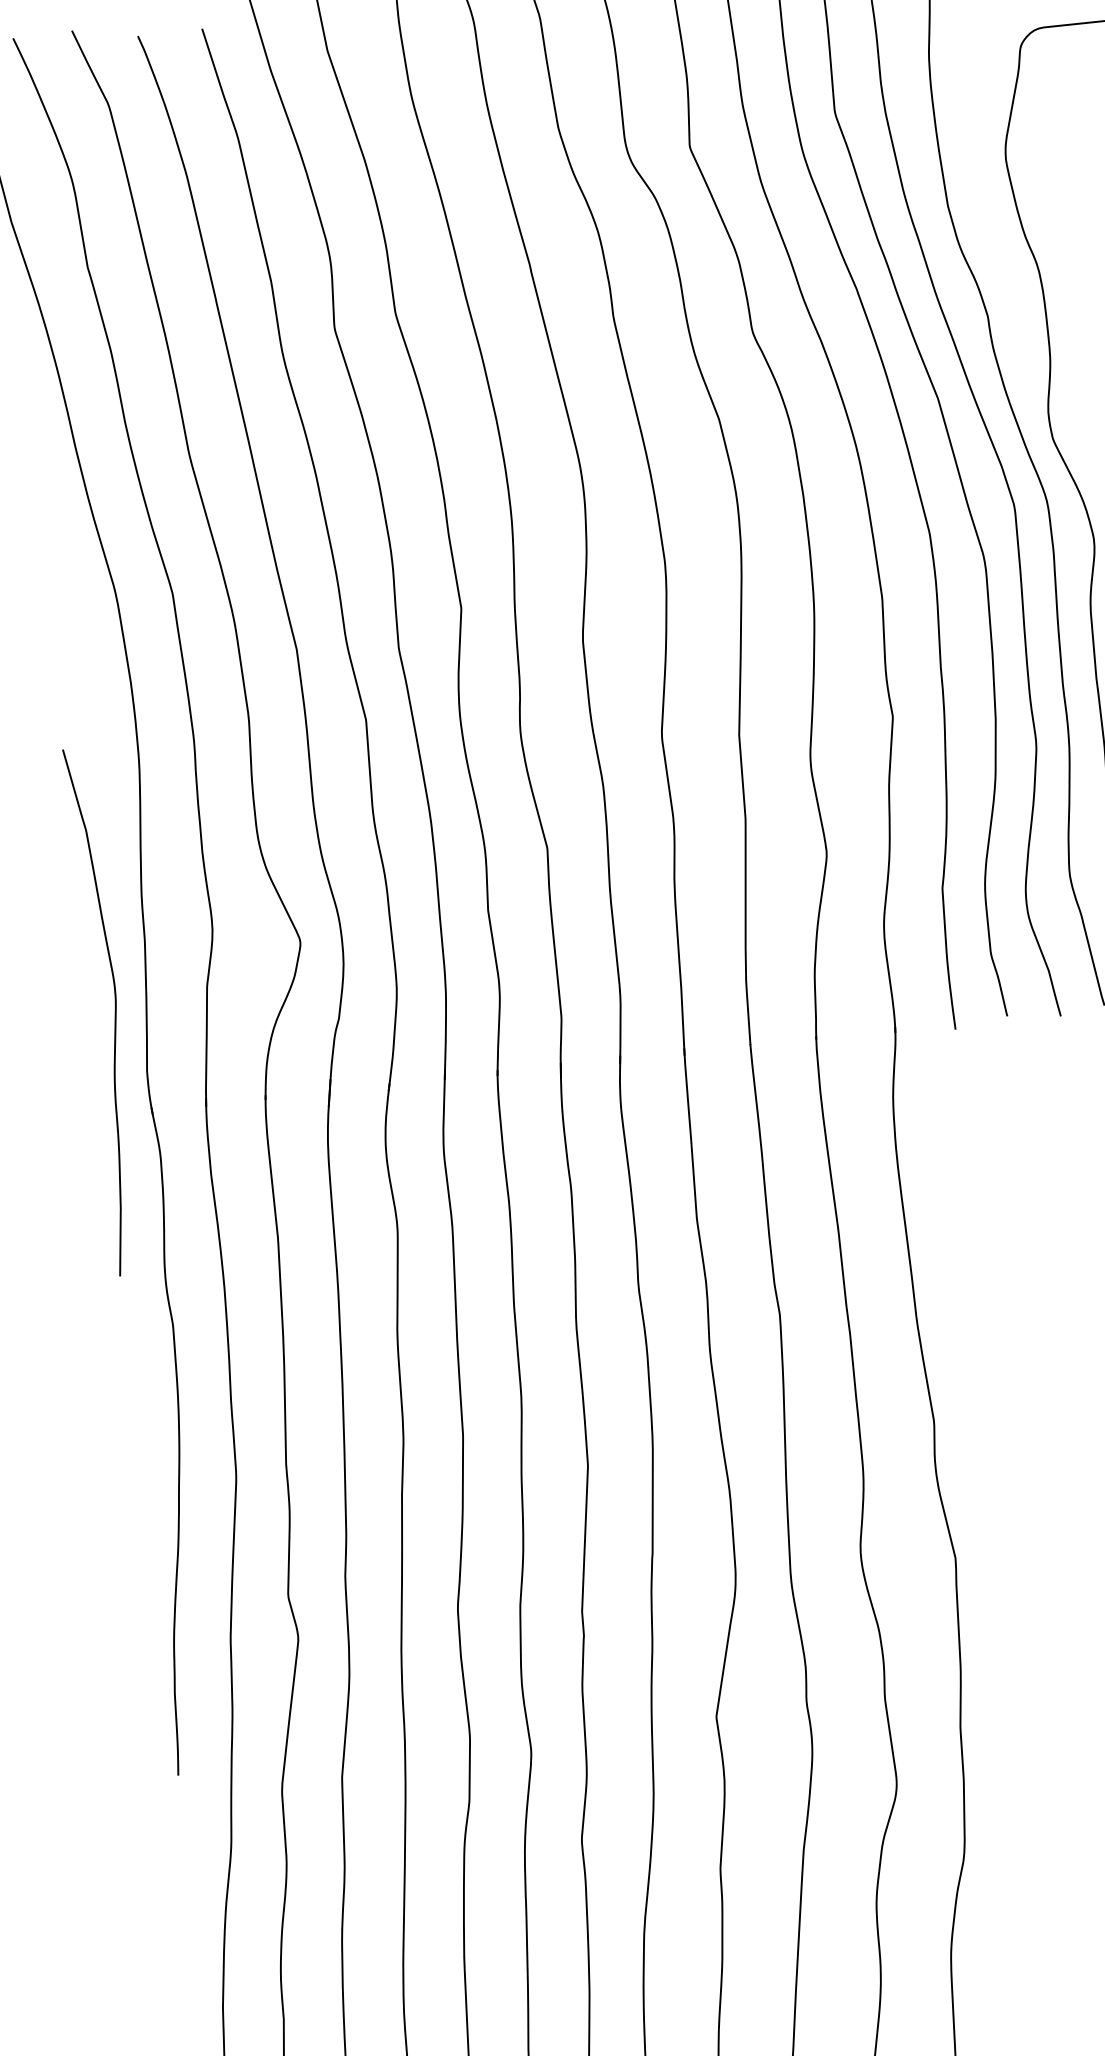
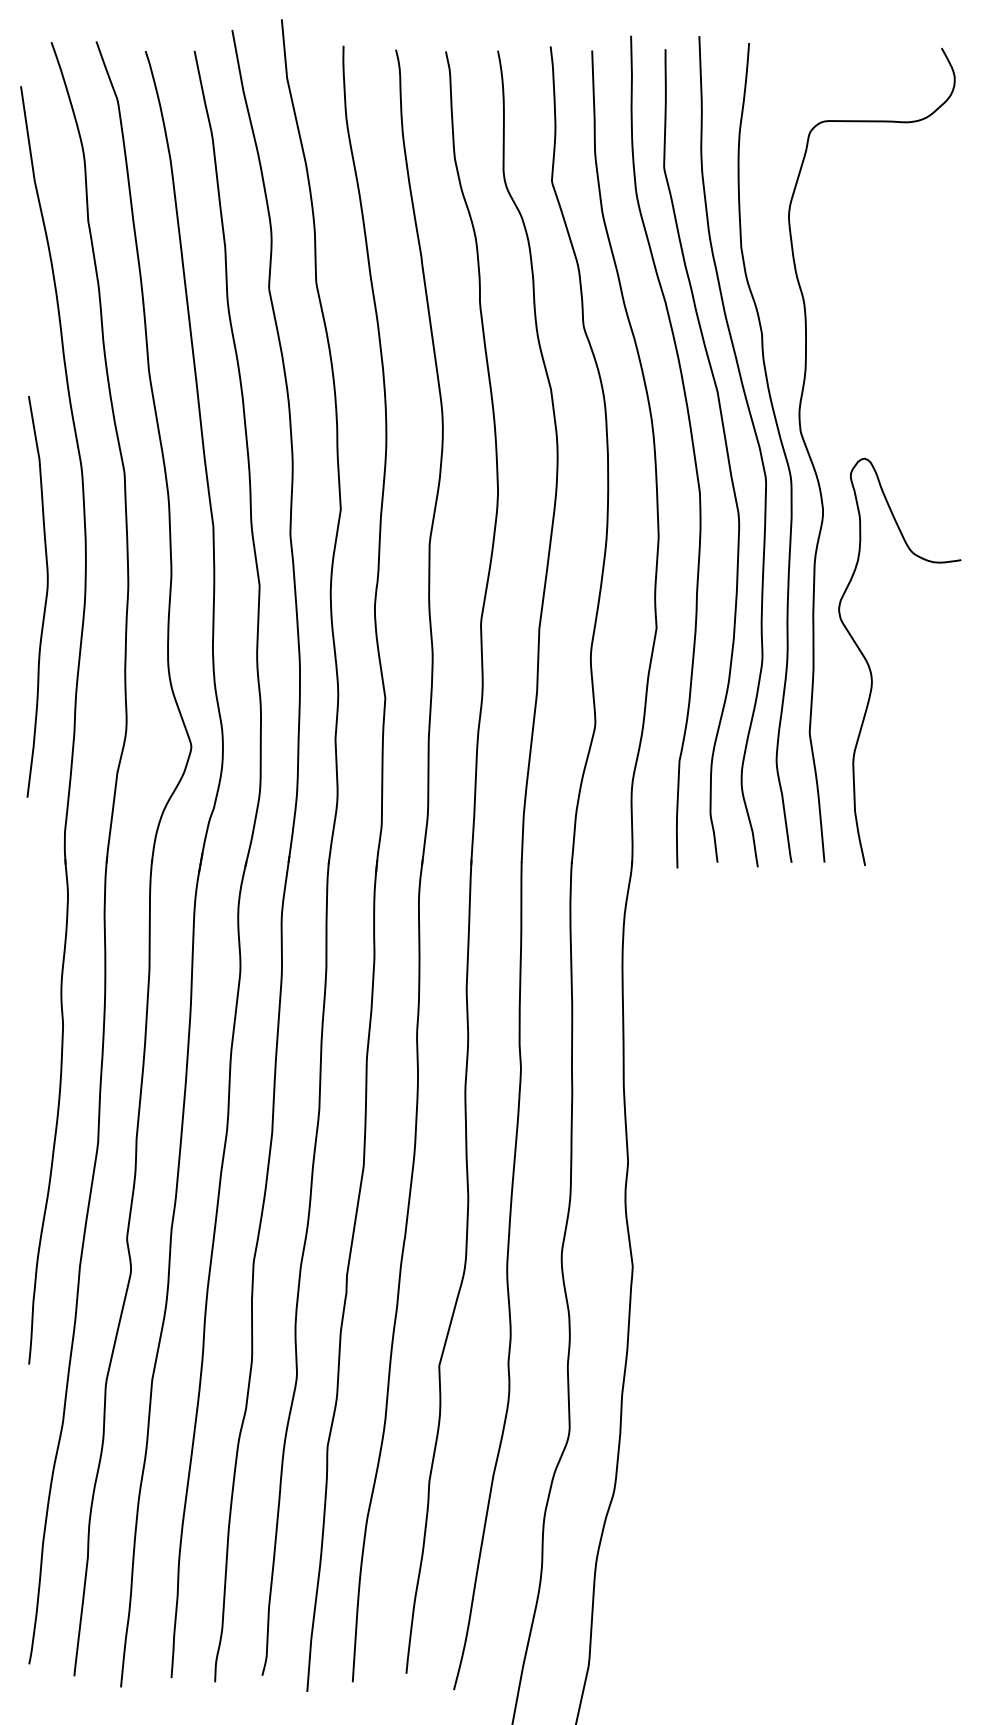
curve: (114, 1009) -> (45, 596), moved

